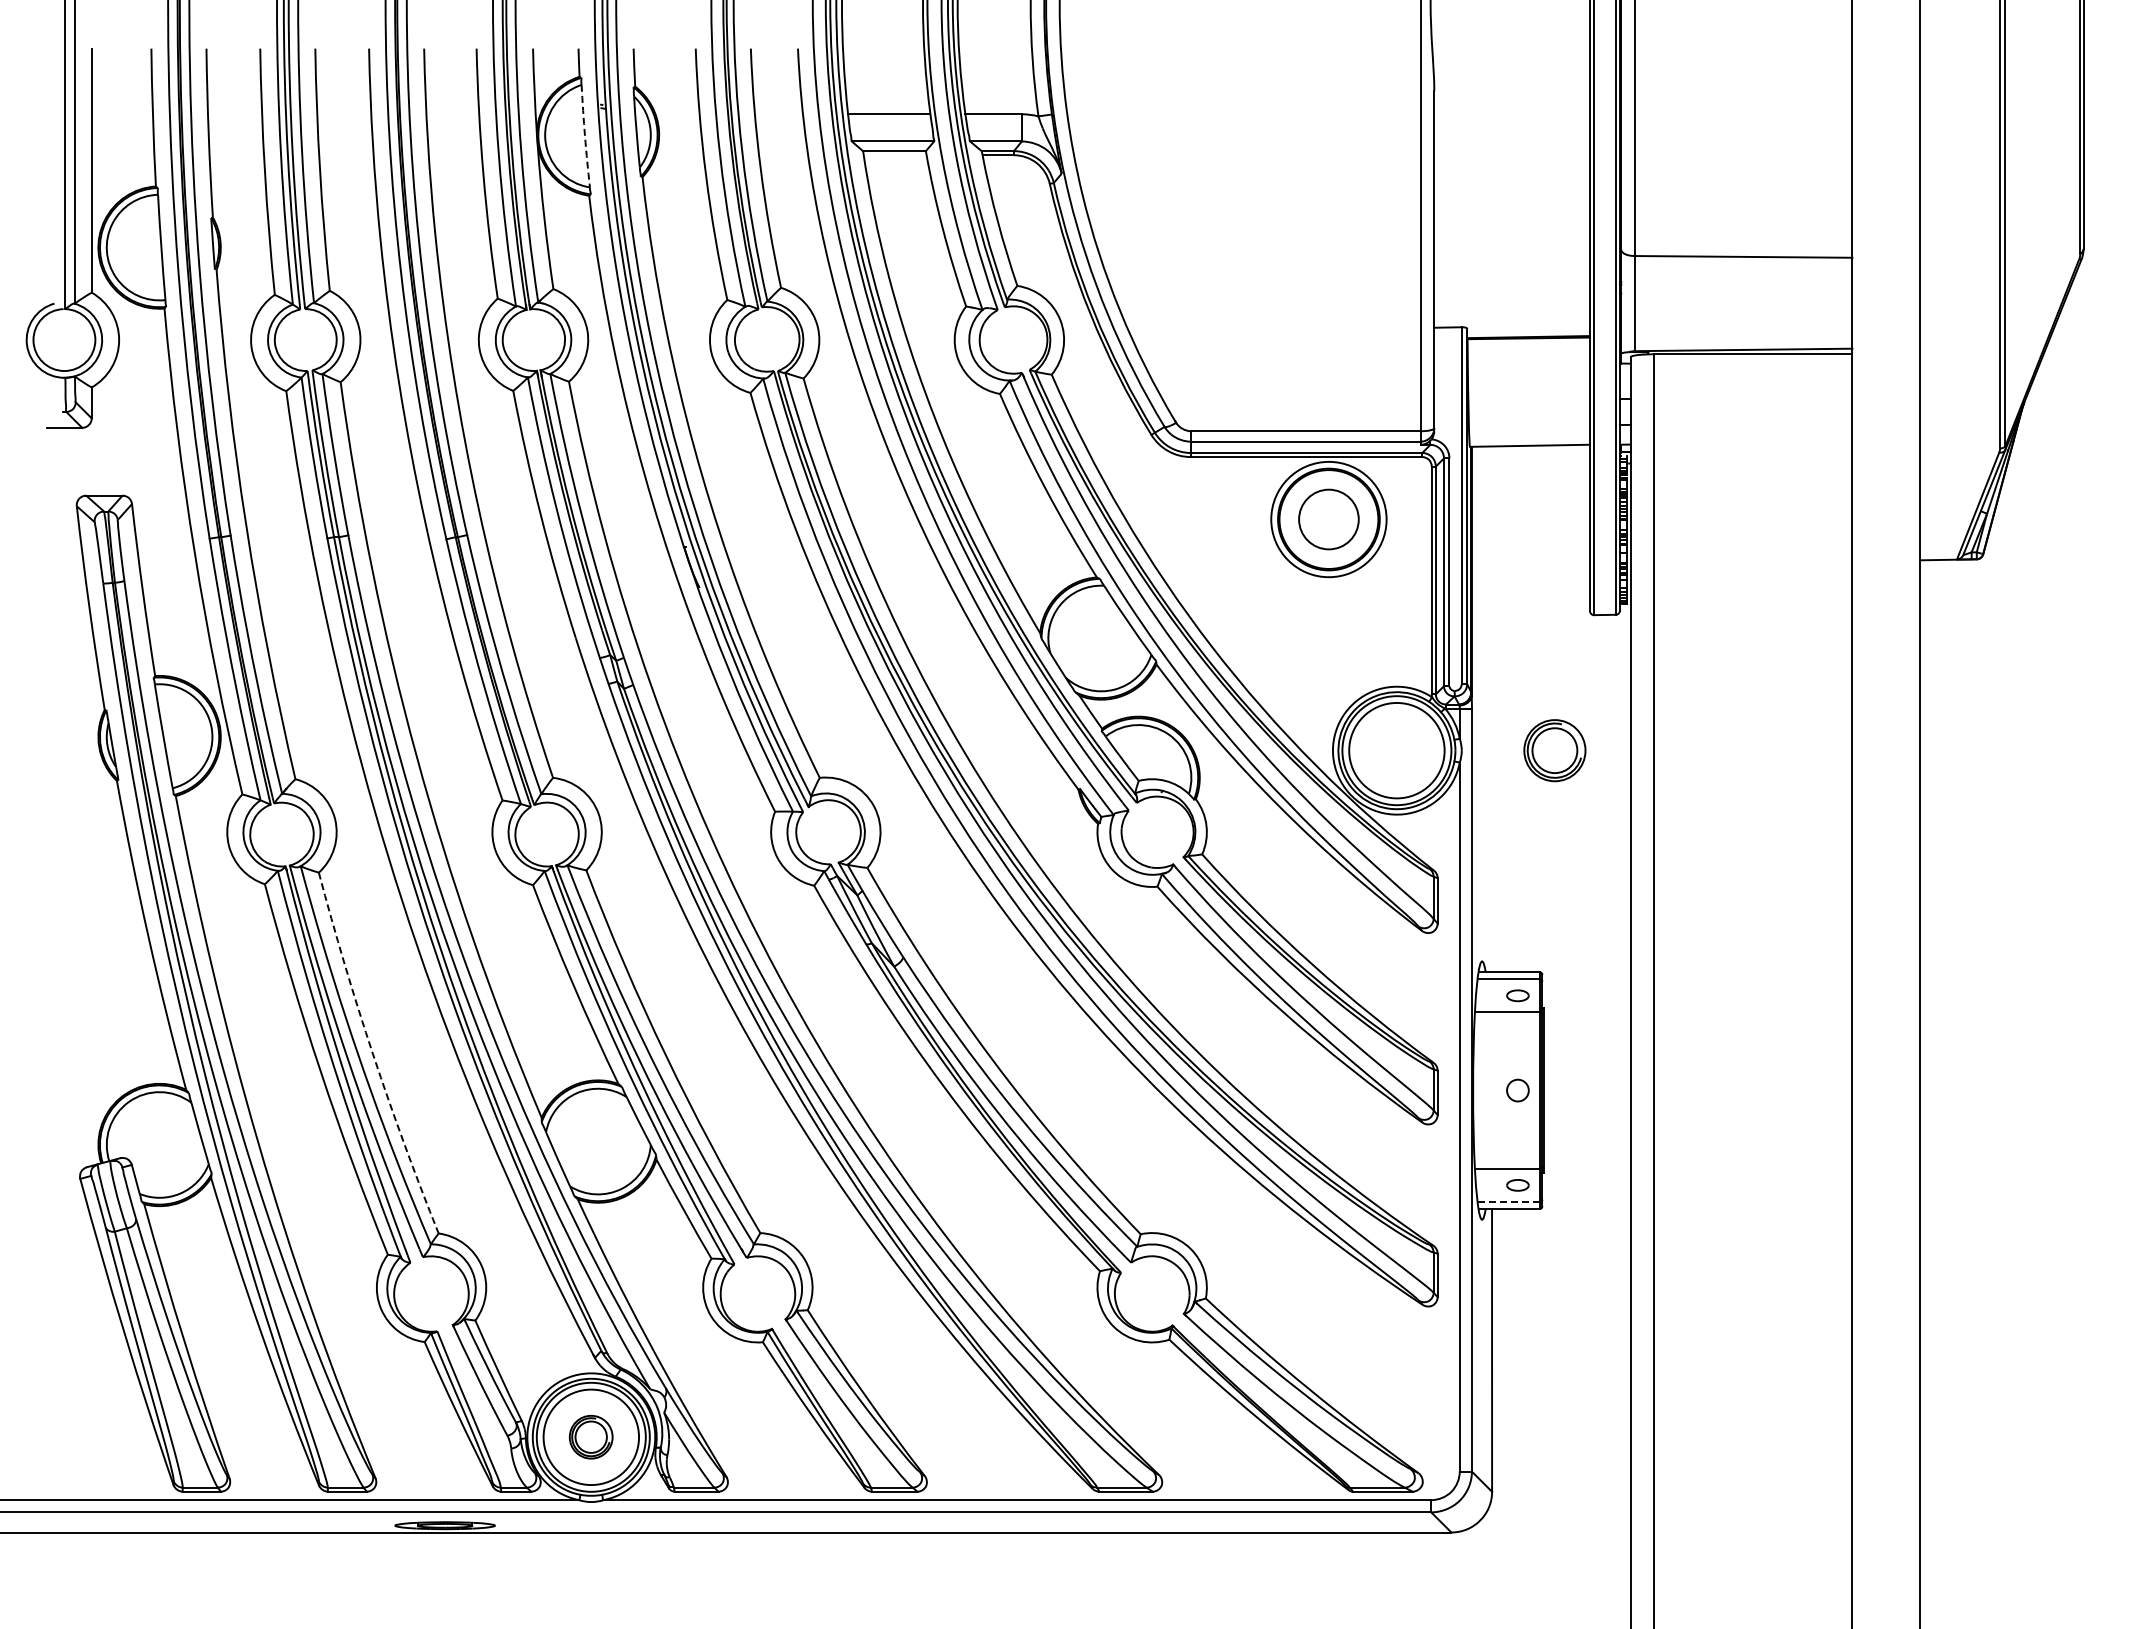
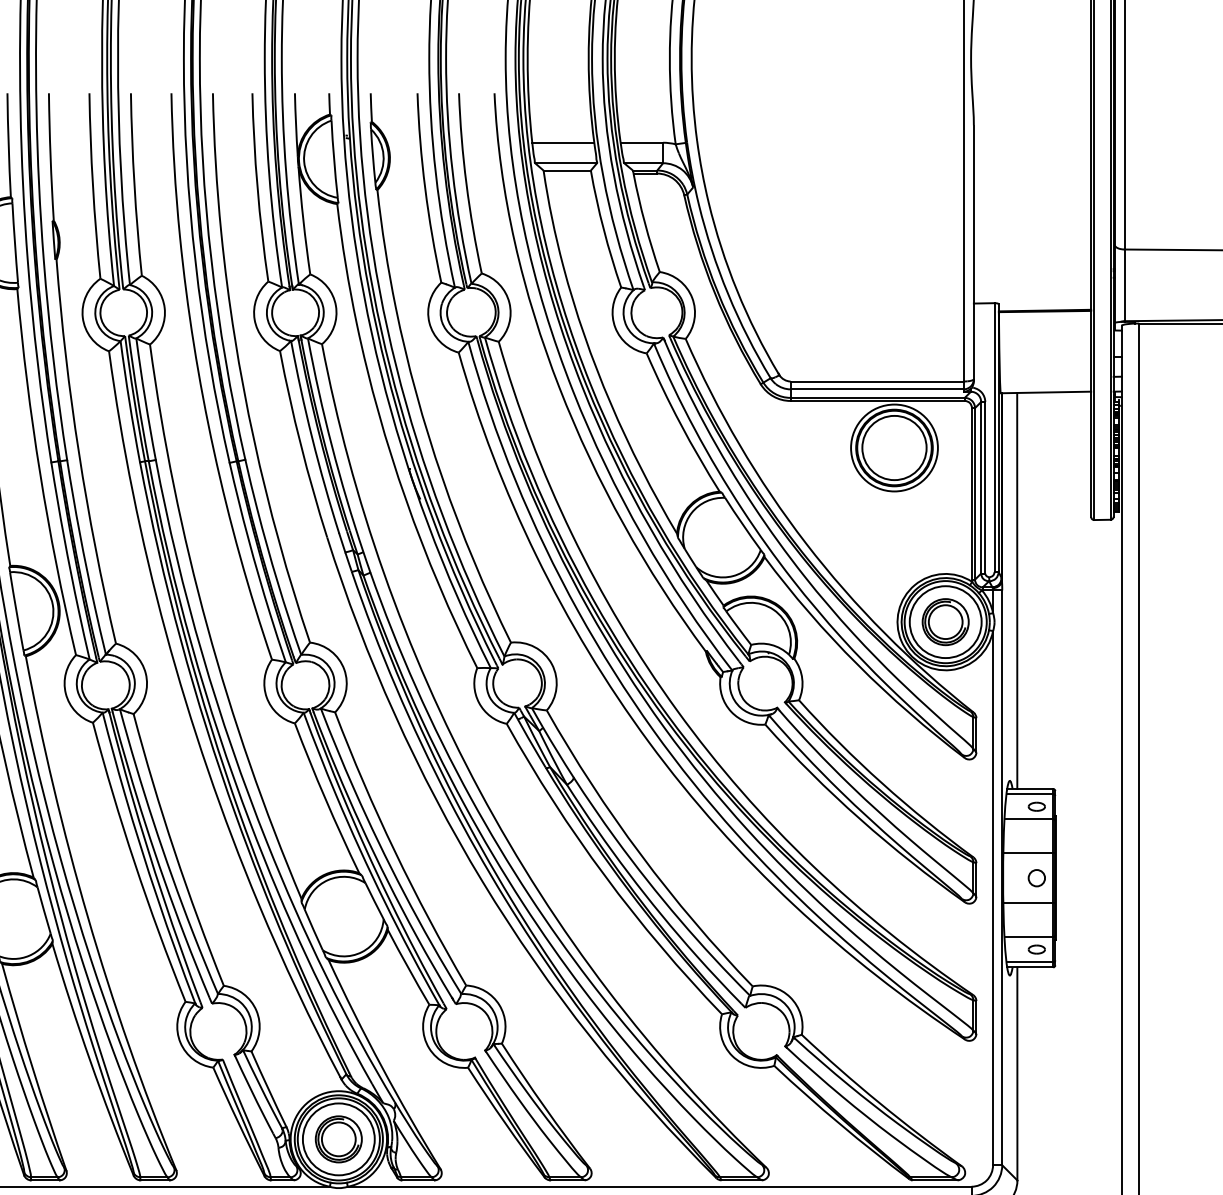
arc: (585, 136) -> (334, 159), dashed -> solid
circle: (1328, 519) -> (894, 447), size x1.43
line: (1491, 709) -> (1016, 591), added
part: (1554, 750) -> (945, 622), moved
arc: (373, 1054) -> (174, 851), dashed -> solid
line: (1507, 1057) -> (1029, 853), added
line: (1507, 1123) -> (1029, 902), added
line: (1508, 1202) -> (1029, 962), dashed -> solid
part: (590, 1436) -> (338, 1138), size x1.43

